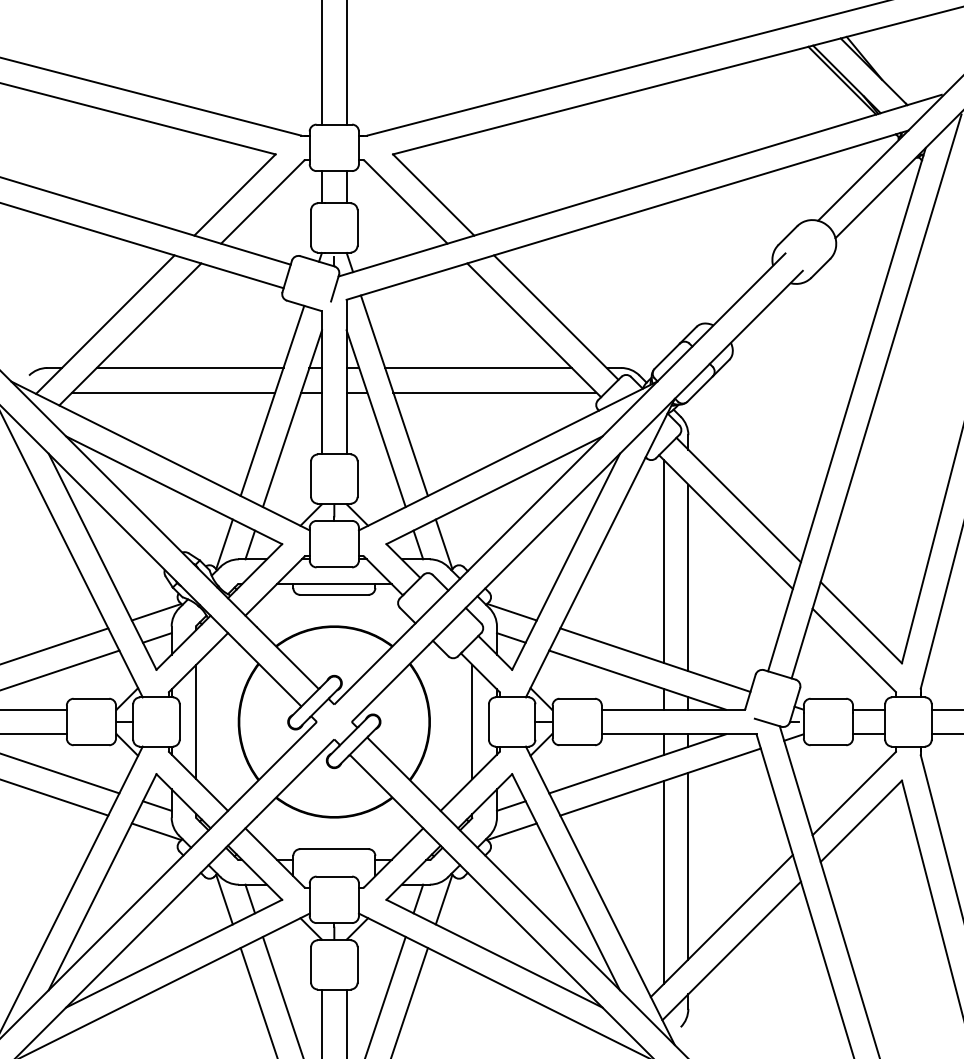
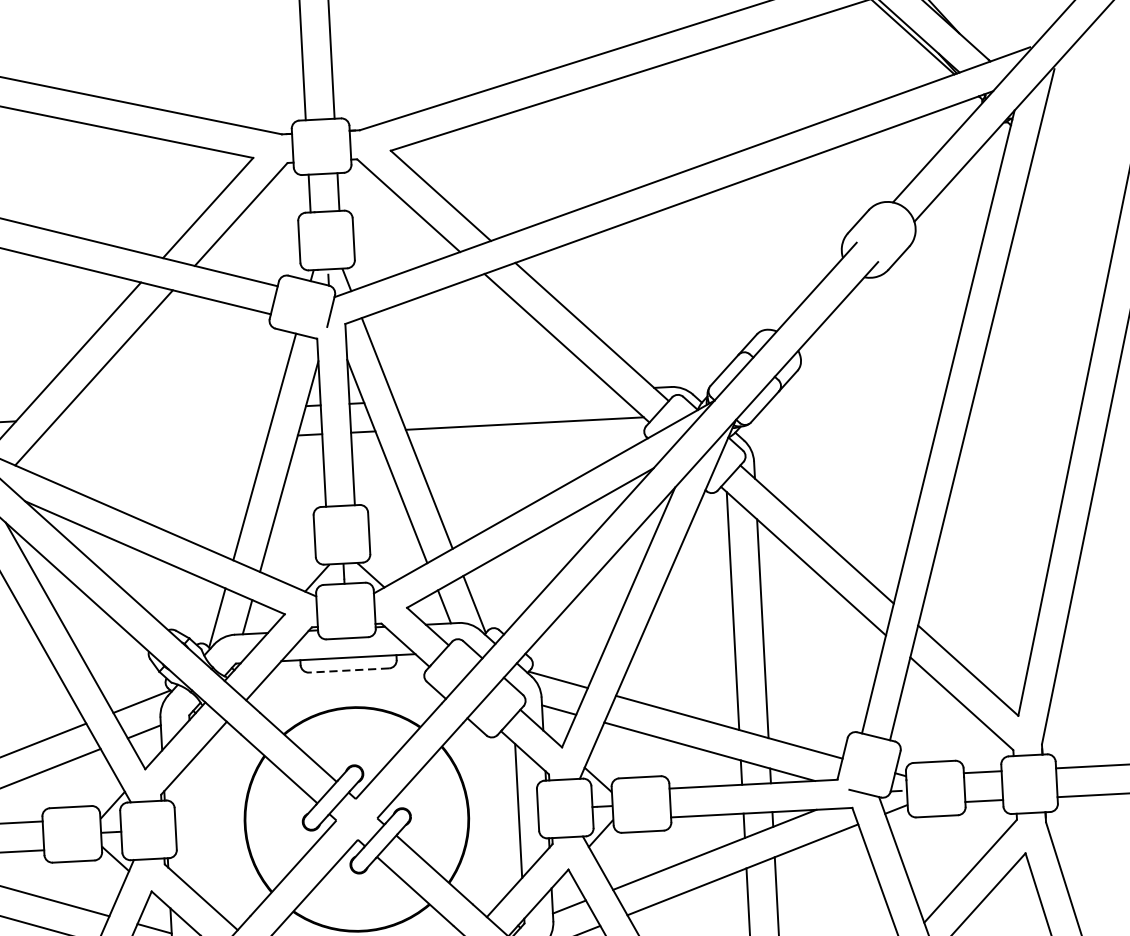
line: (189, 367) -> (165, 412), removed
line: (478, 367) -> (504, 395), removed
line: (173, 392) -> (148, 443), removed
line: (333, 594) -> (348, 670), solid -> dashed
line: (196, 721) -> (195, 827), removed

